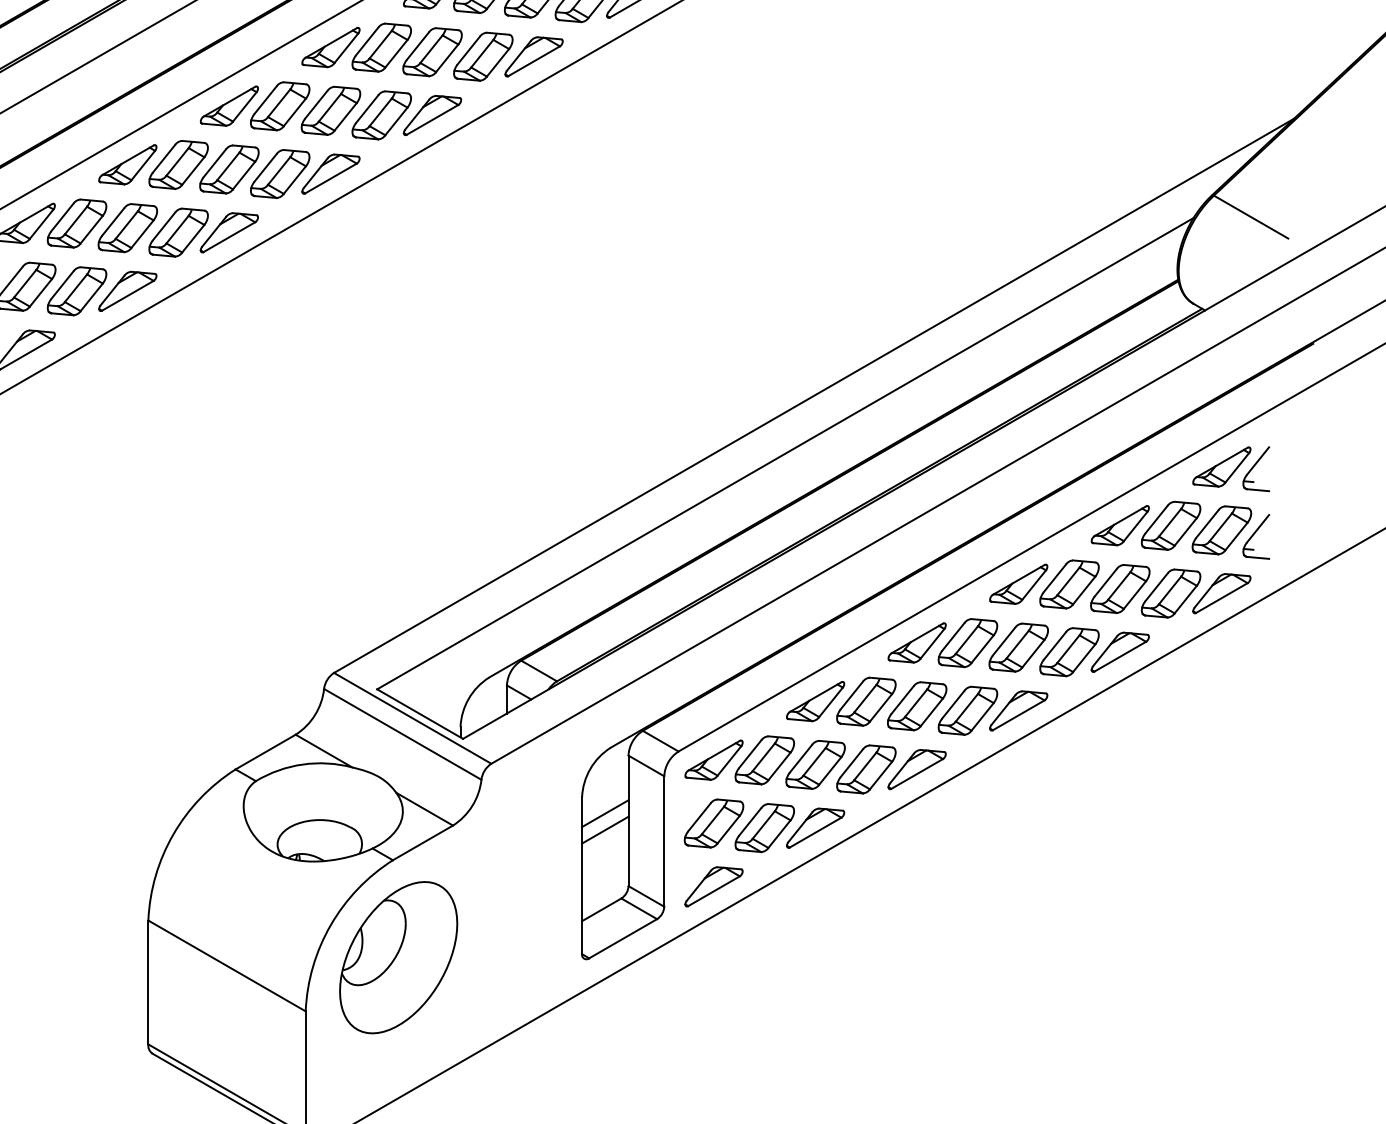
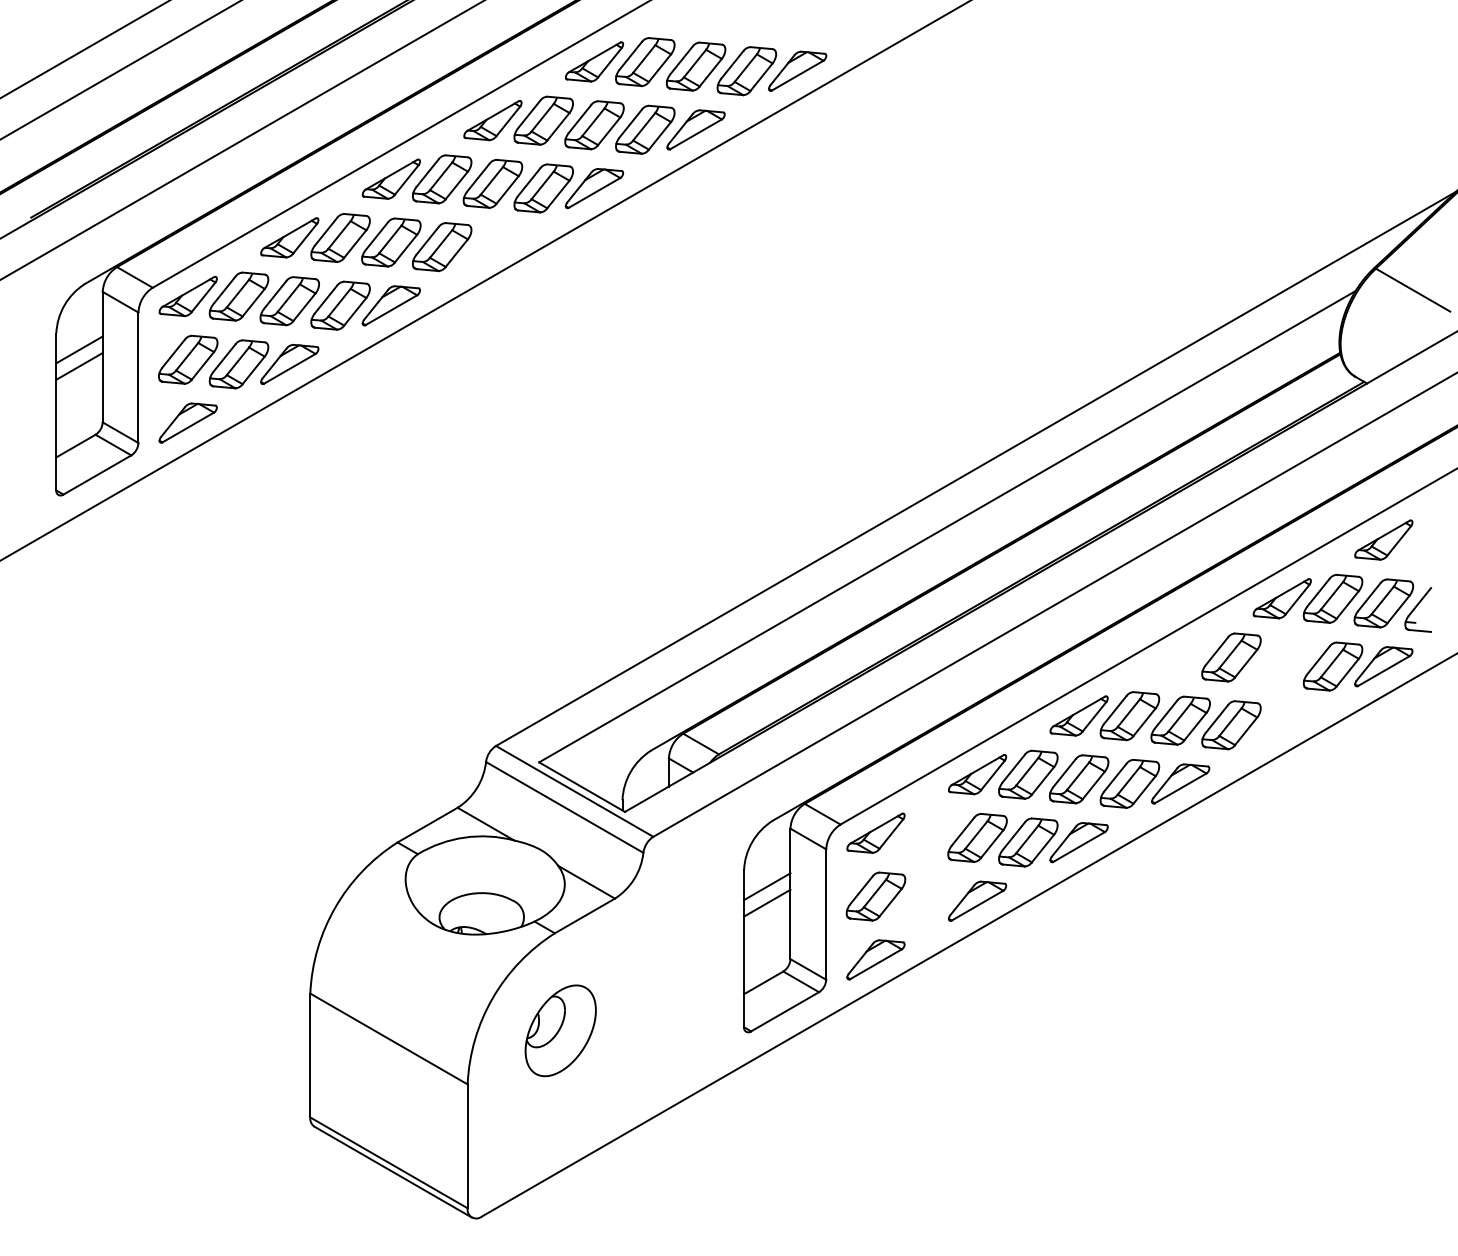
part: (330, 173) -> (492, 246), removed
part: (1256, 469) -> (1418, 542), removed
part: (1018, 583) -> (1180, 656), removed
part: (1120, 588) -> (1282, 661), removed
part: (1119, 651) -> (1281, 724), removed
part: (764, 760) -> (926, 833), removed
part: (764, 828) -> (926, 901), removed
part: (398, 957) -> (560, 1030), size x0.6

